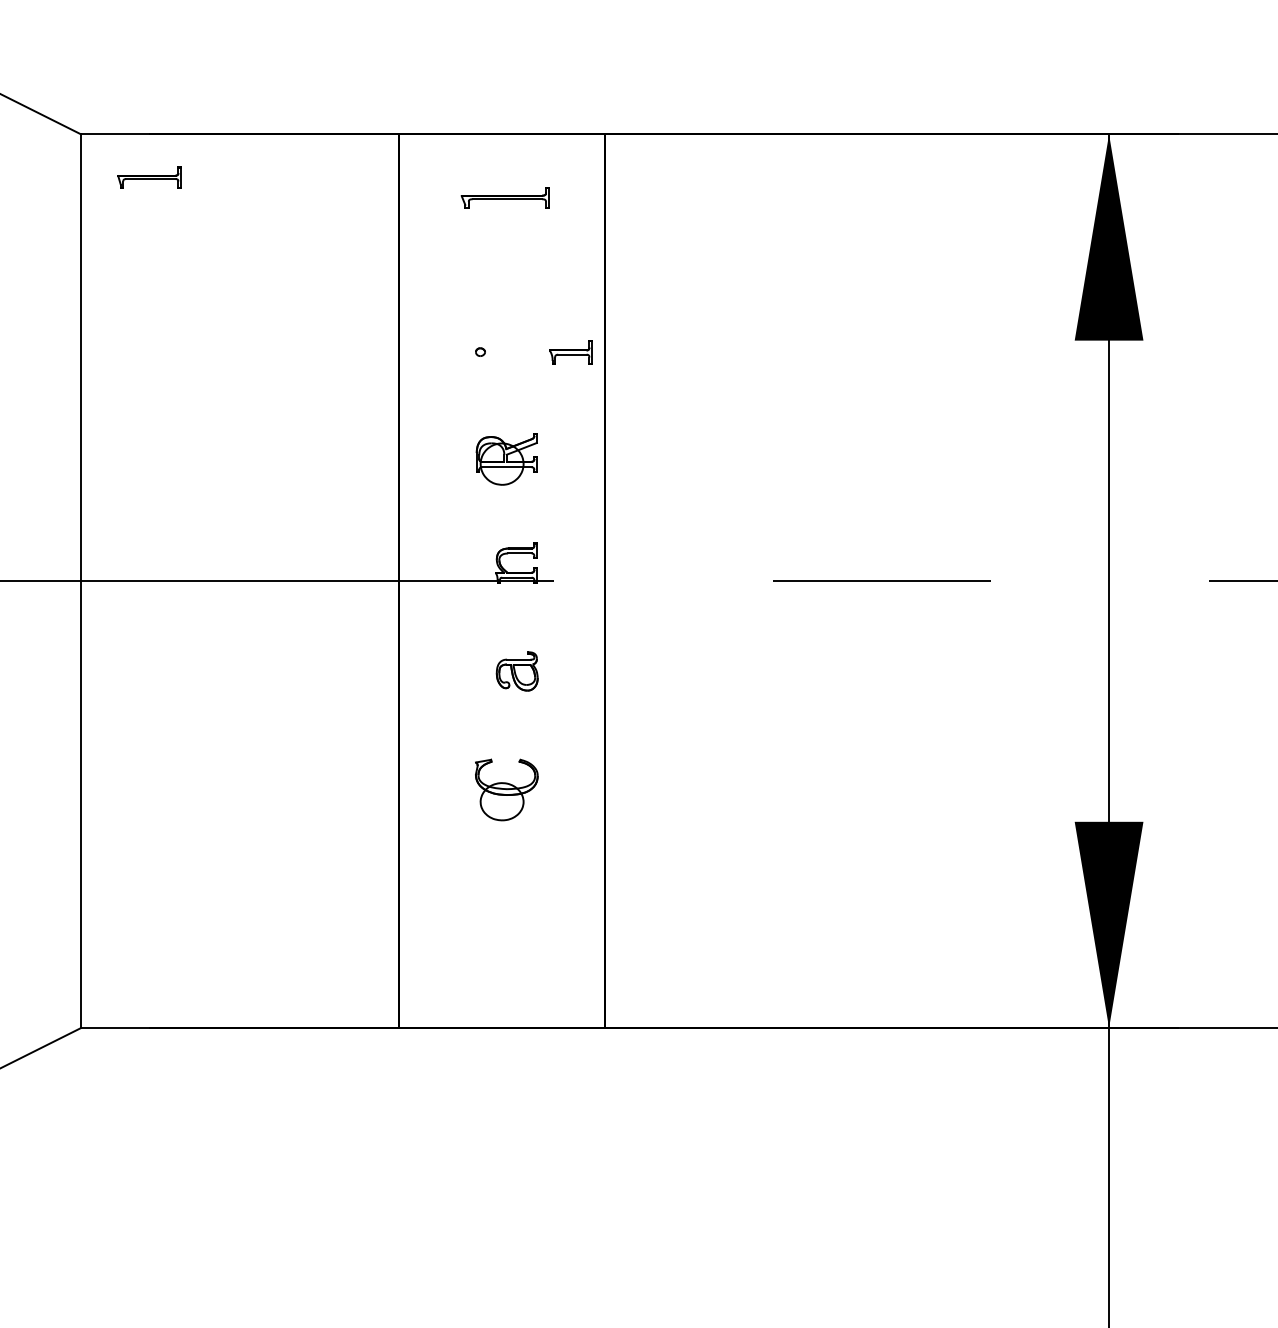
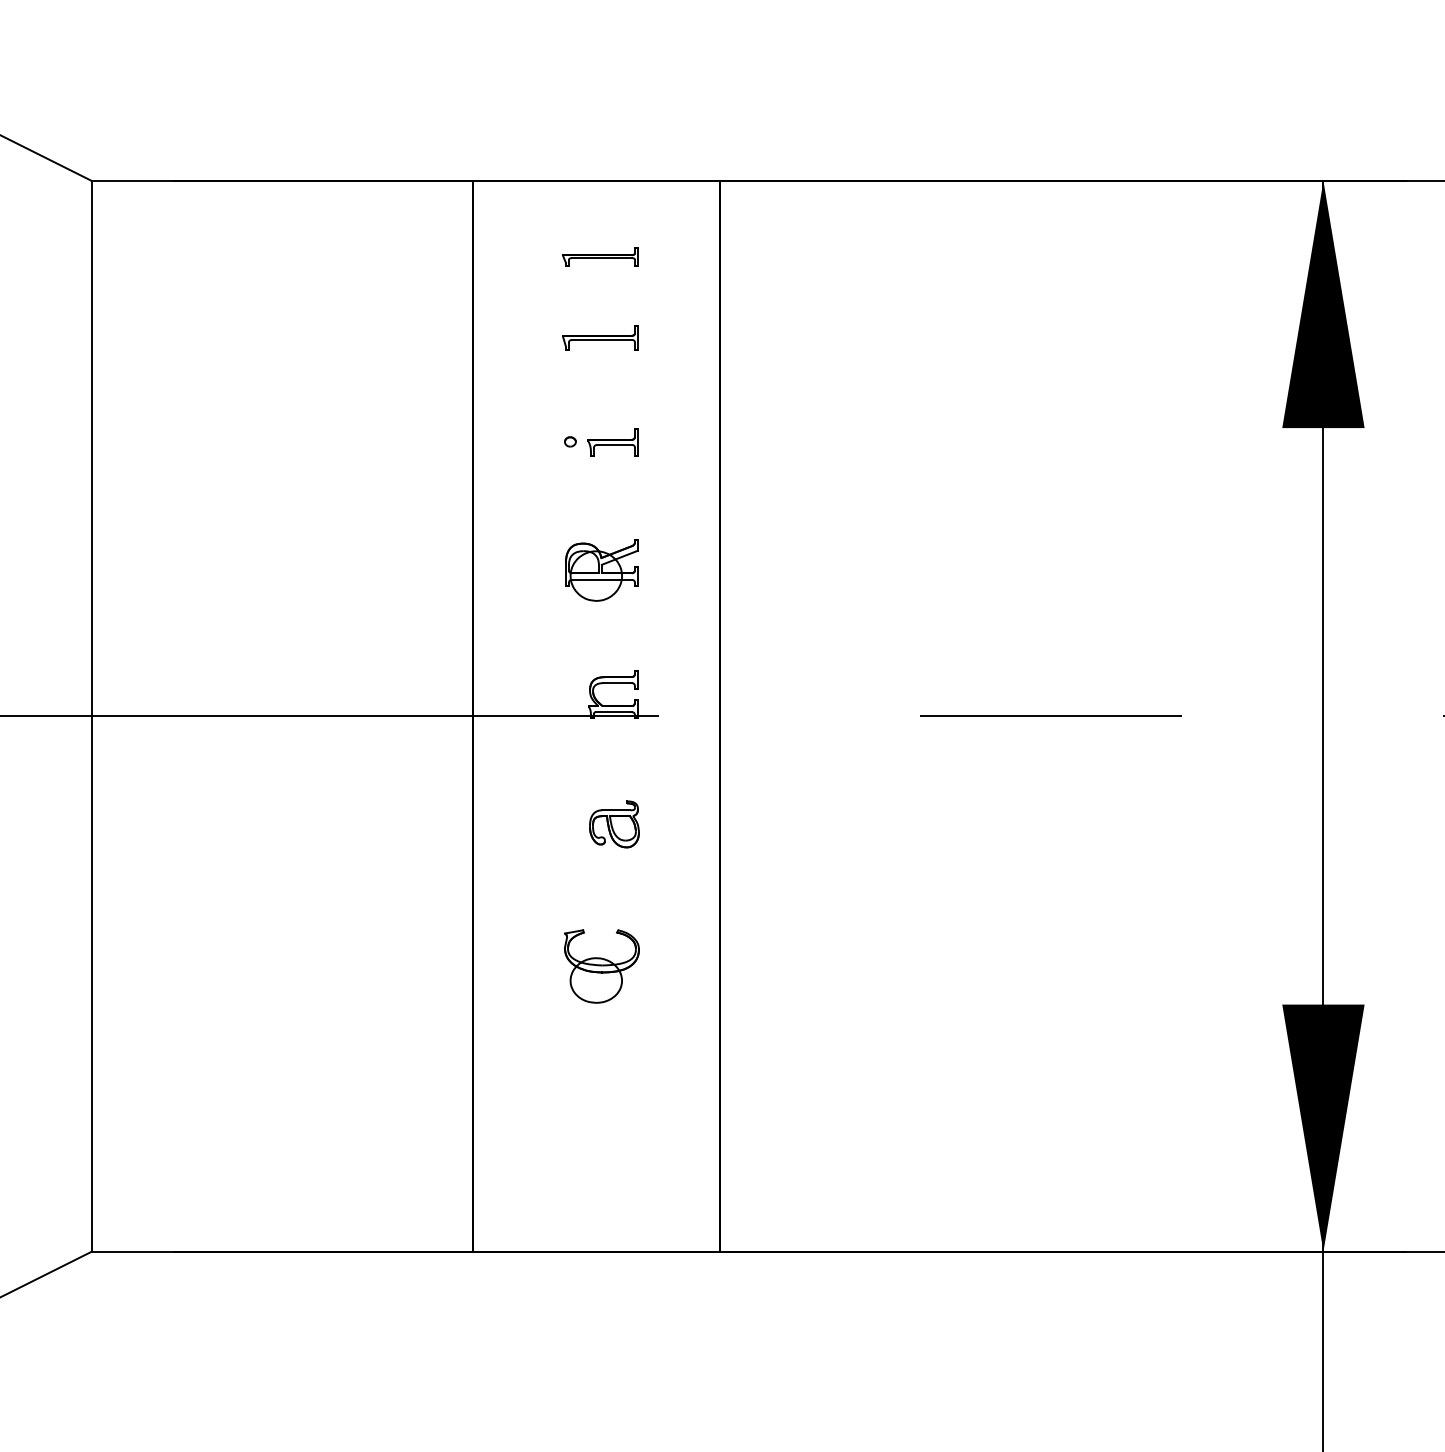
part: (149, 177) -> (600, 338), moved
part: (505, 197) -> (600, 256), size x0.71
part: (570, 352) -> (612, 442), moved

